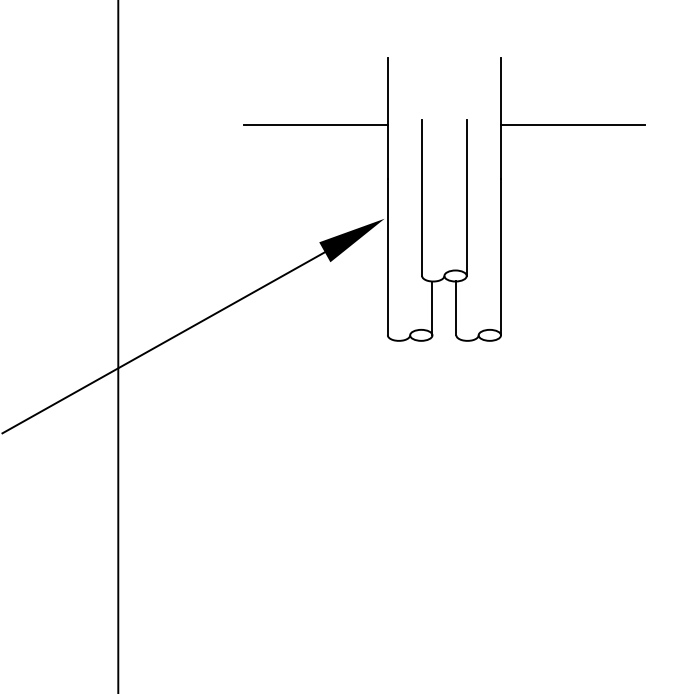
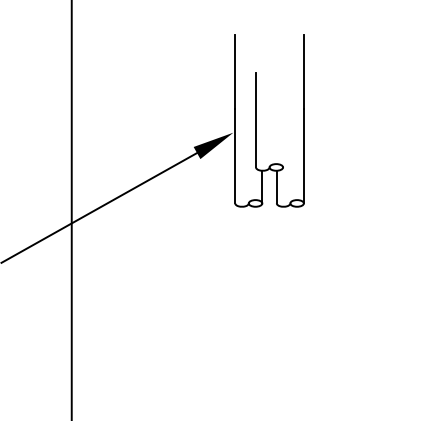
line: (315, 124) -> (191, 75), removed
line: (572, 124) -> (347, 75), removed
line: (467, 196) -> (283, 119), removed

